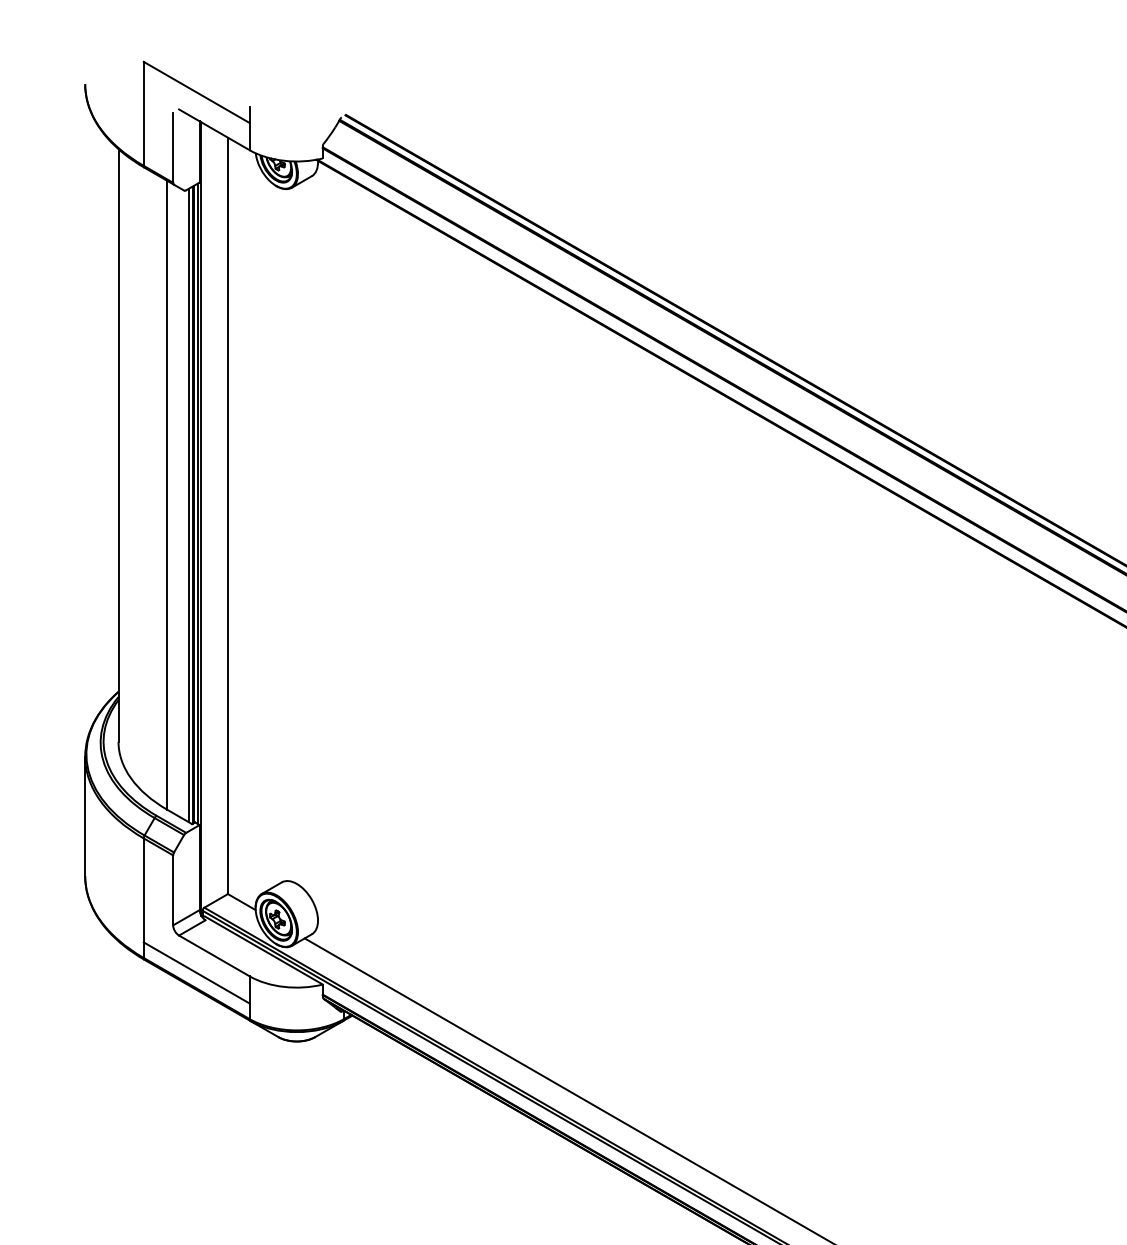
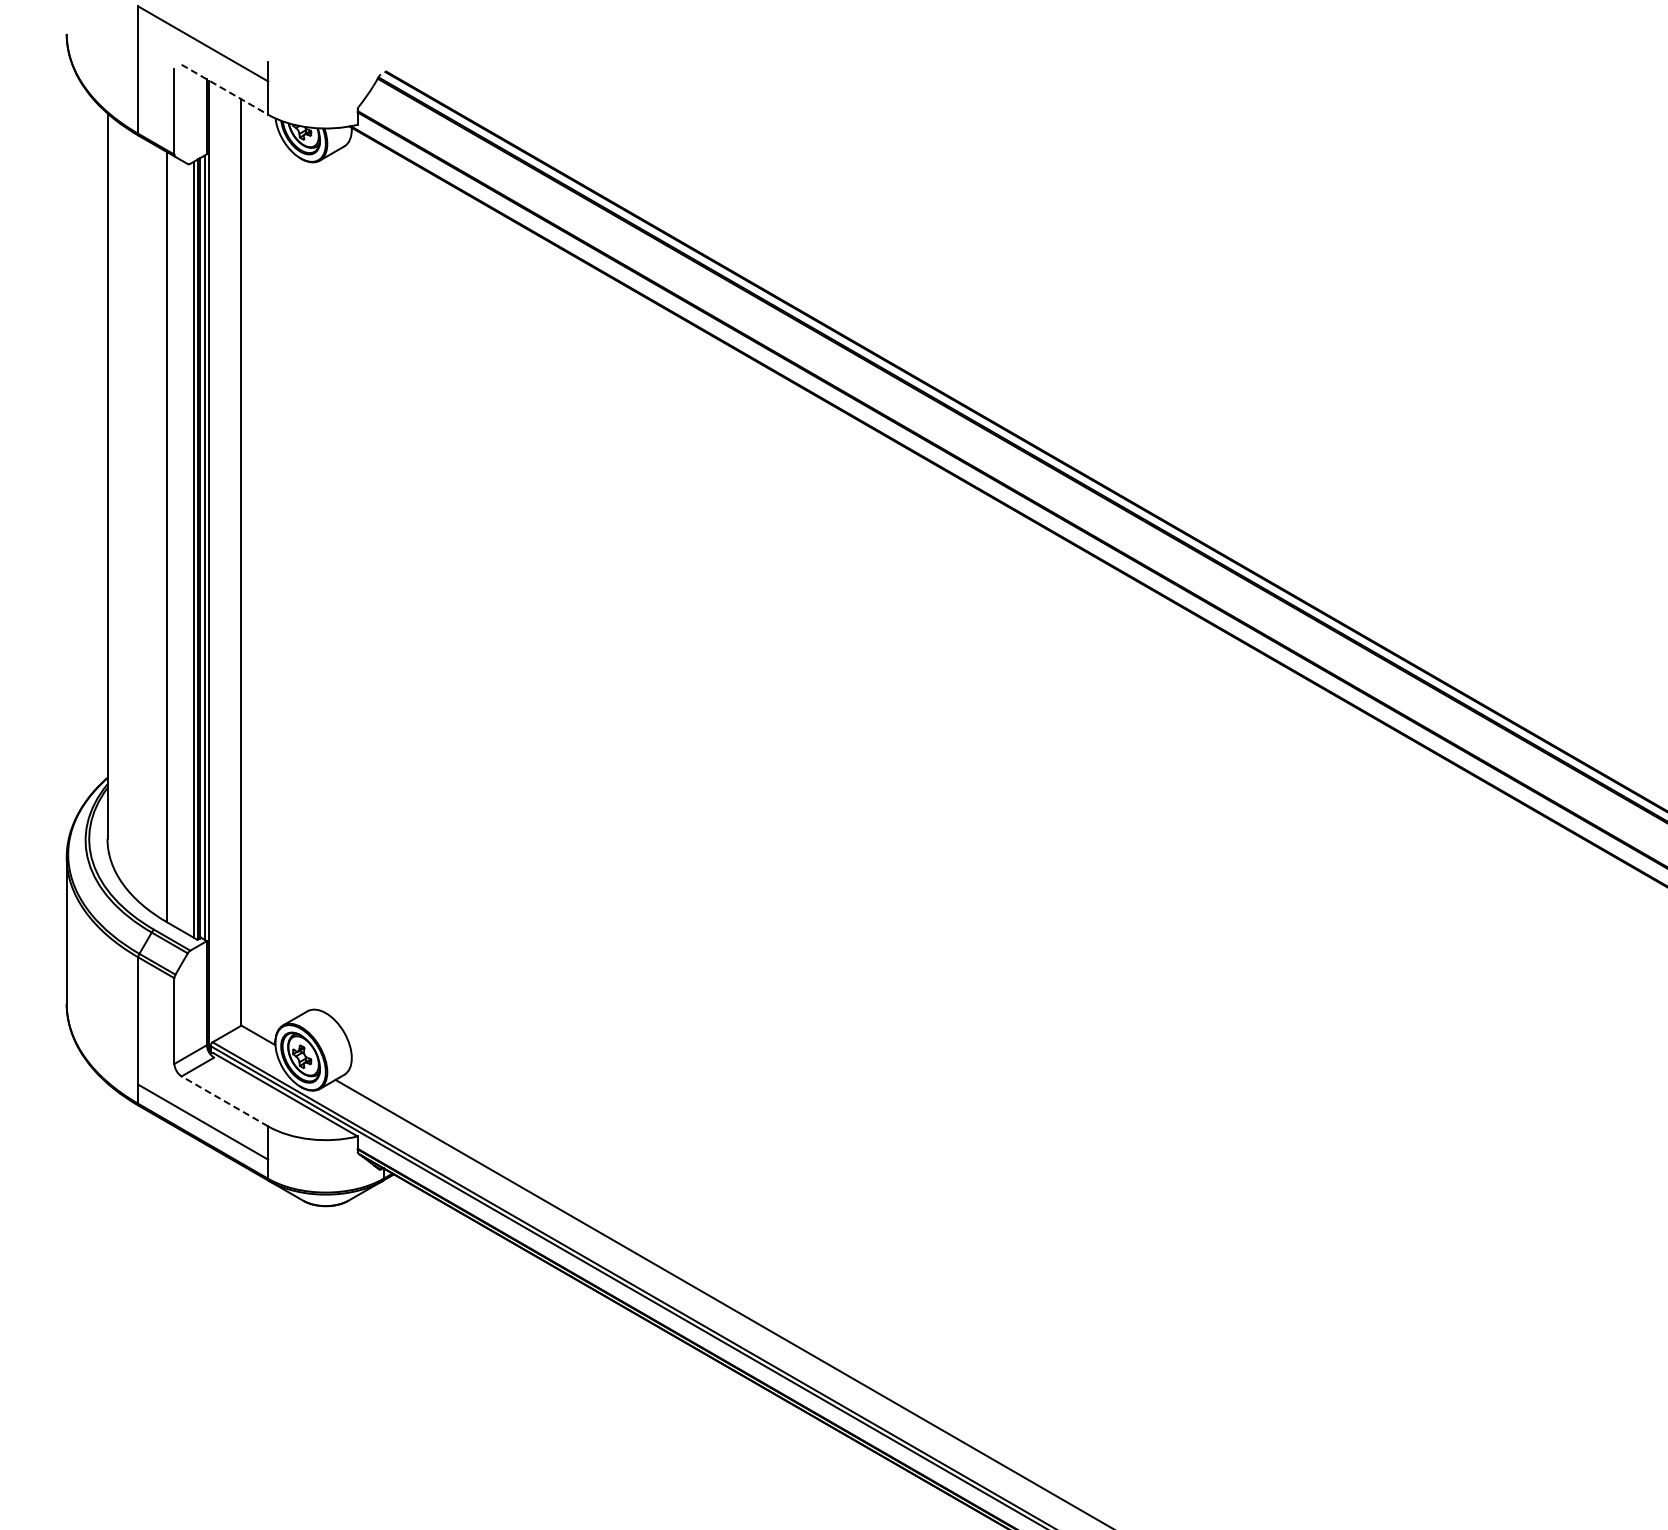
line: (214, 129) -> (224, 89), solid -> dashed
line: (214, 956) -> (224, 1101), solid -> dashed

